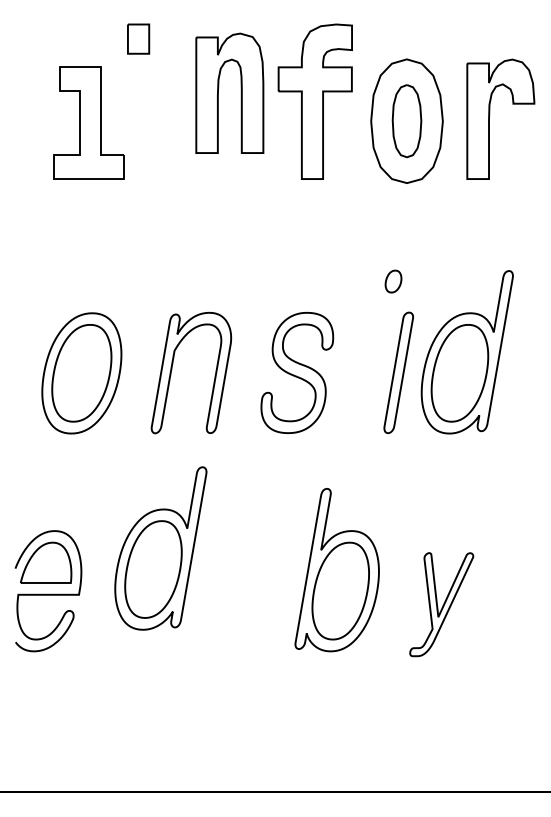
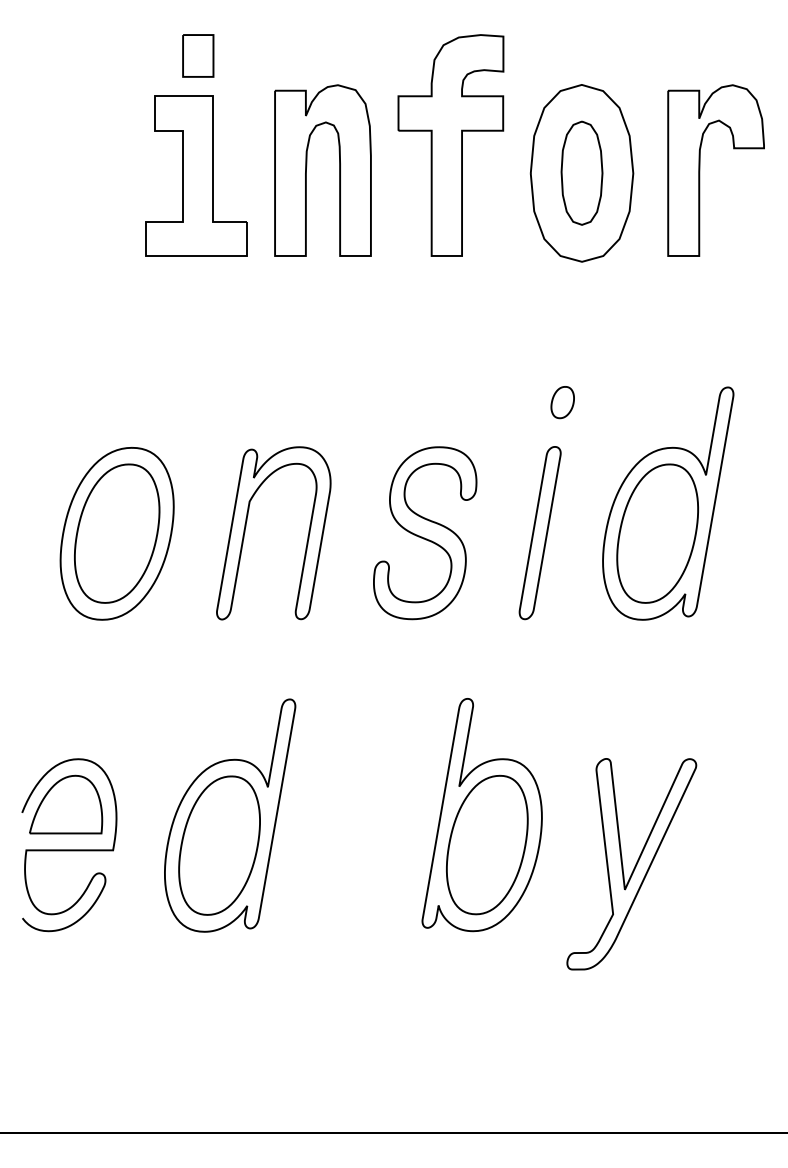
part: (218, 92) -> (306, 169), moved
part: (88, 122) -> (195, 175), moved
part: (398, 372) -> (539, 532), moved
part: (160, 548) -> (229, 815), moved
part: (441, 604) -> (631, 864), size x1.43

